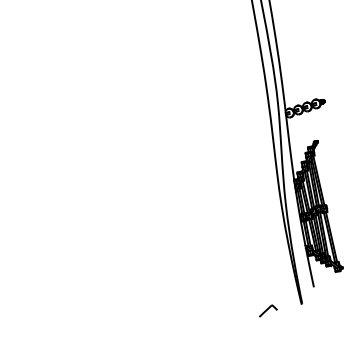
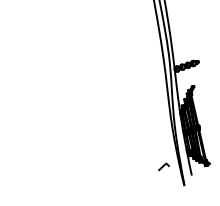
part: (267, 310) -> (163, 166), moved

